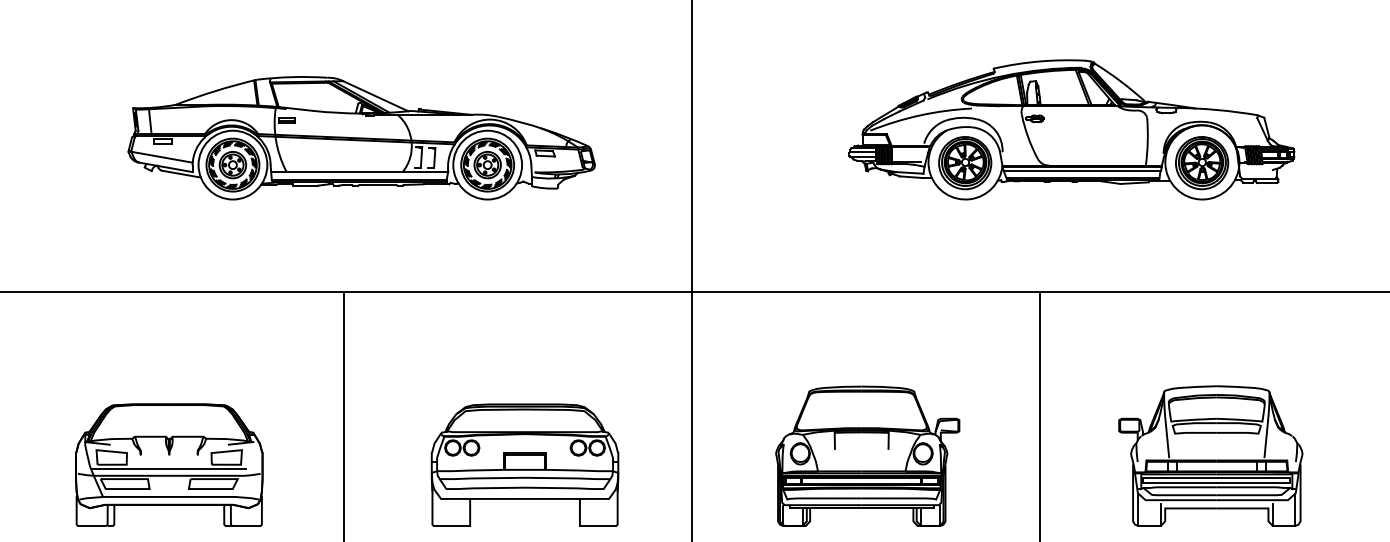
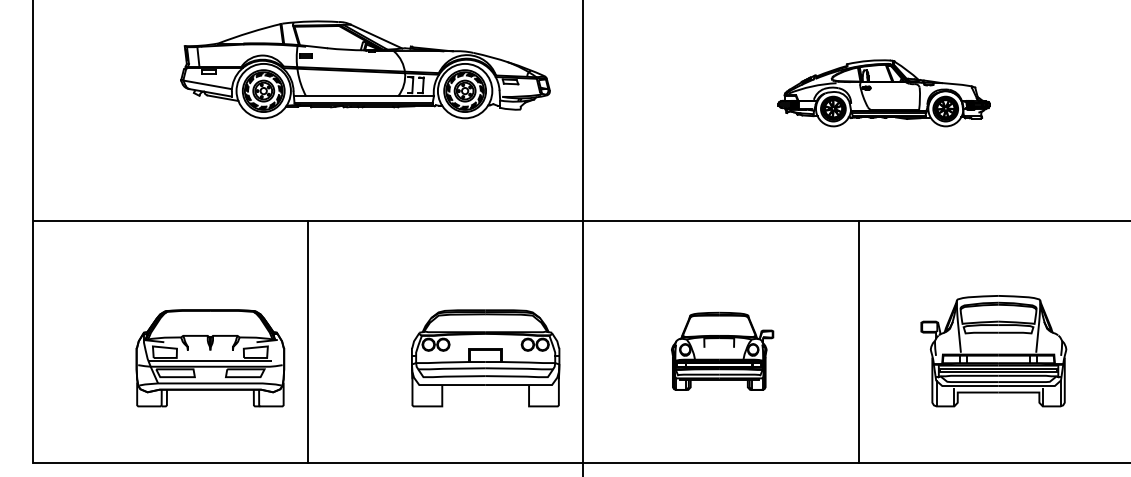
part: (1071, 130) -> (883, 93), size x0.6
part: (361, 137) -> (365, 69), moved
part: (867, 456) -> (722, 351), size x0.7
part: (169, 465) -> (210, 358), moved
part: (524, 465) -> (485, 358), moved

